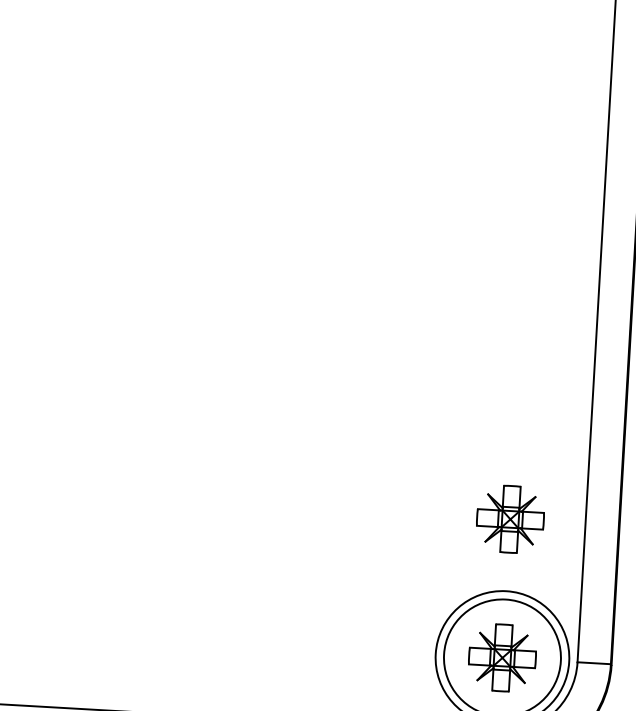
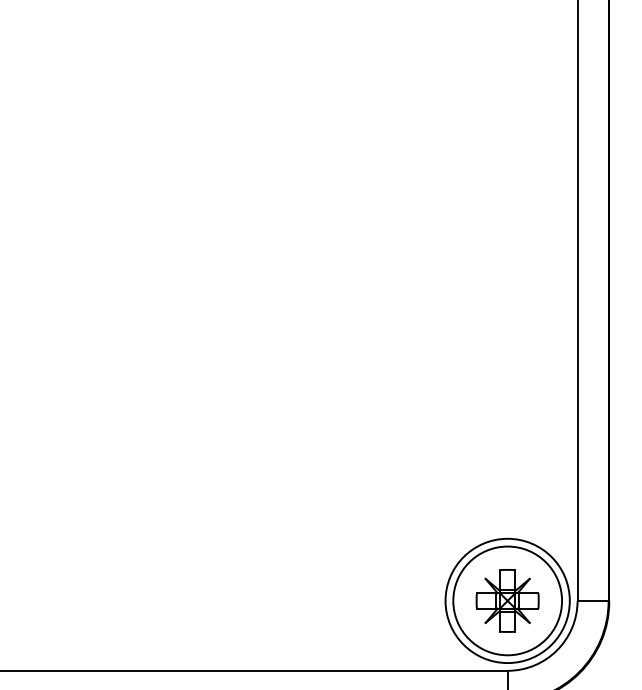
part: (510, 518) -> (507, 471), removed

